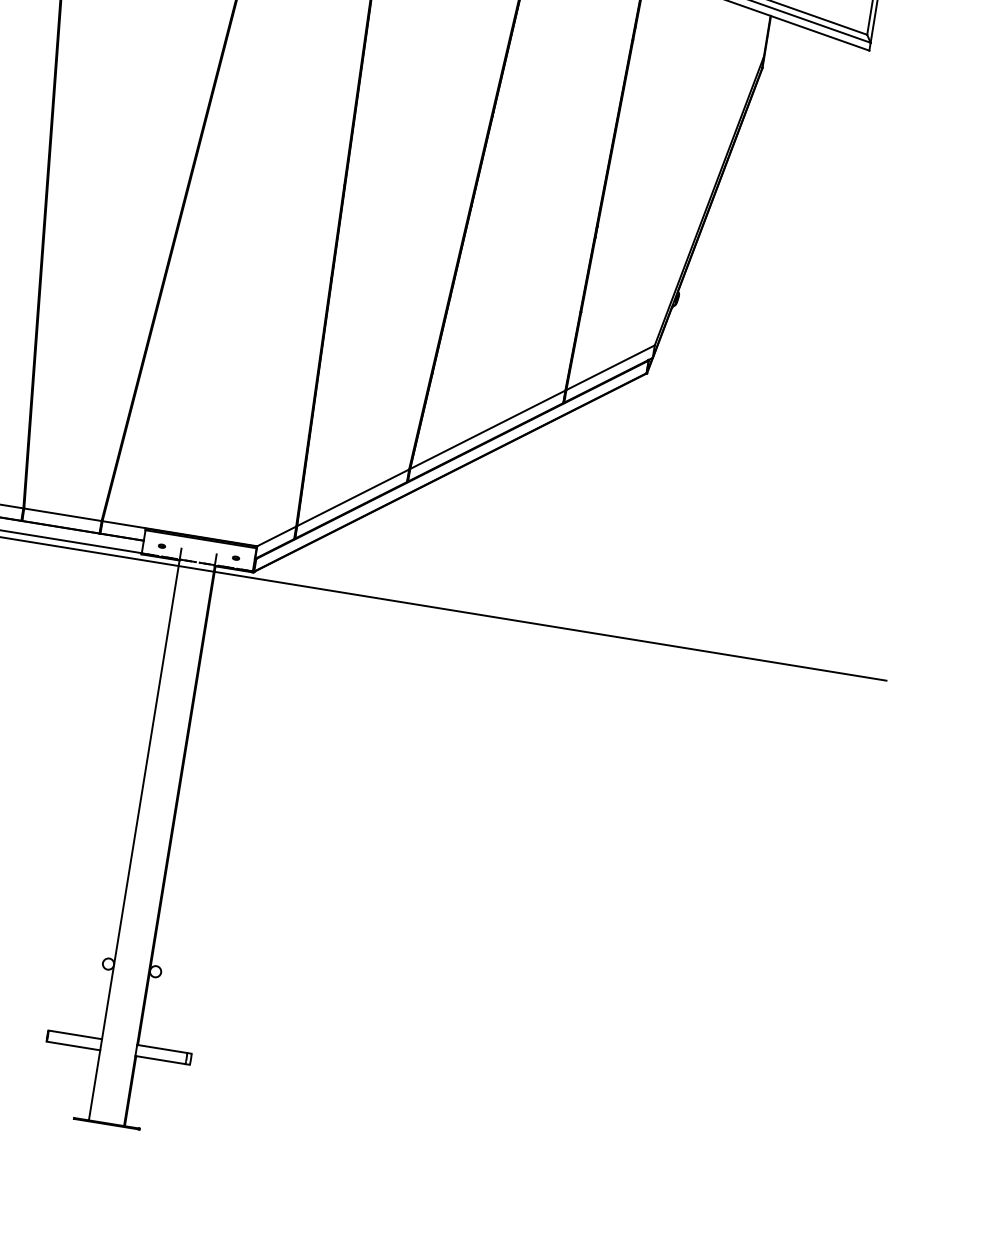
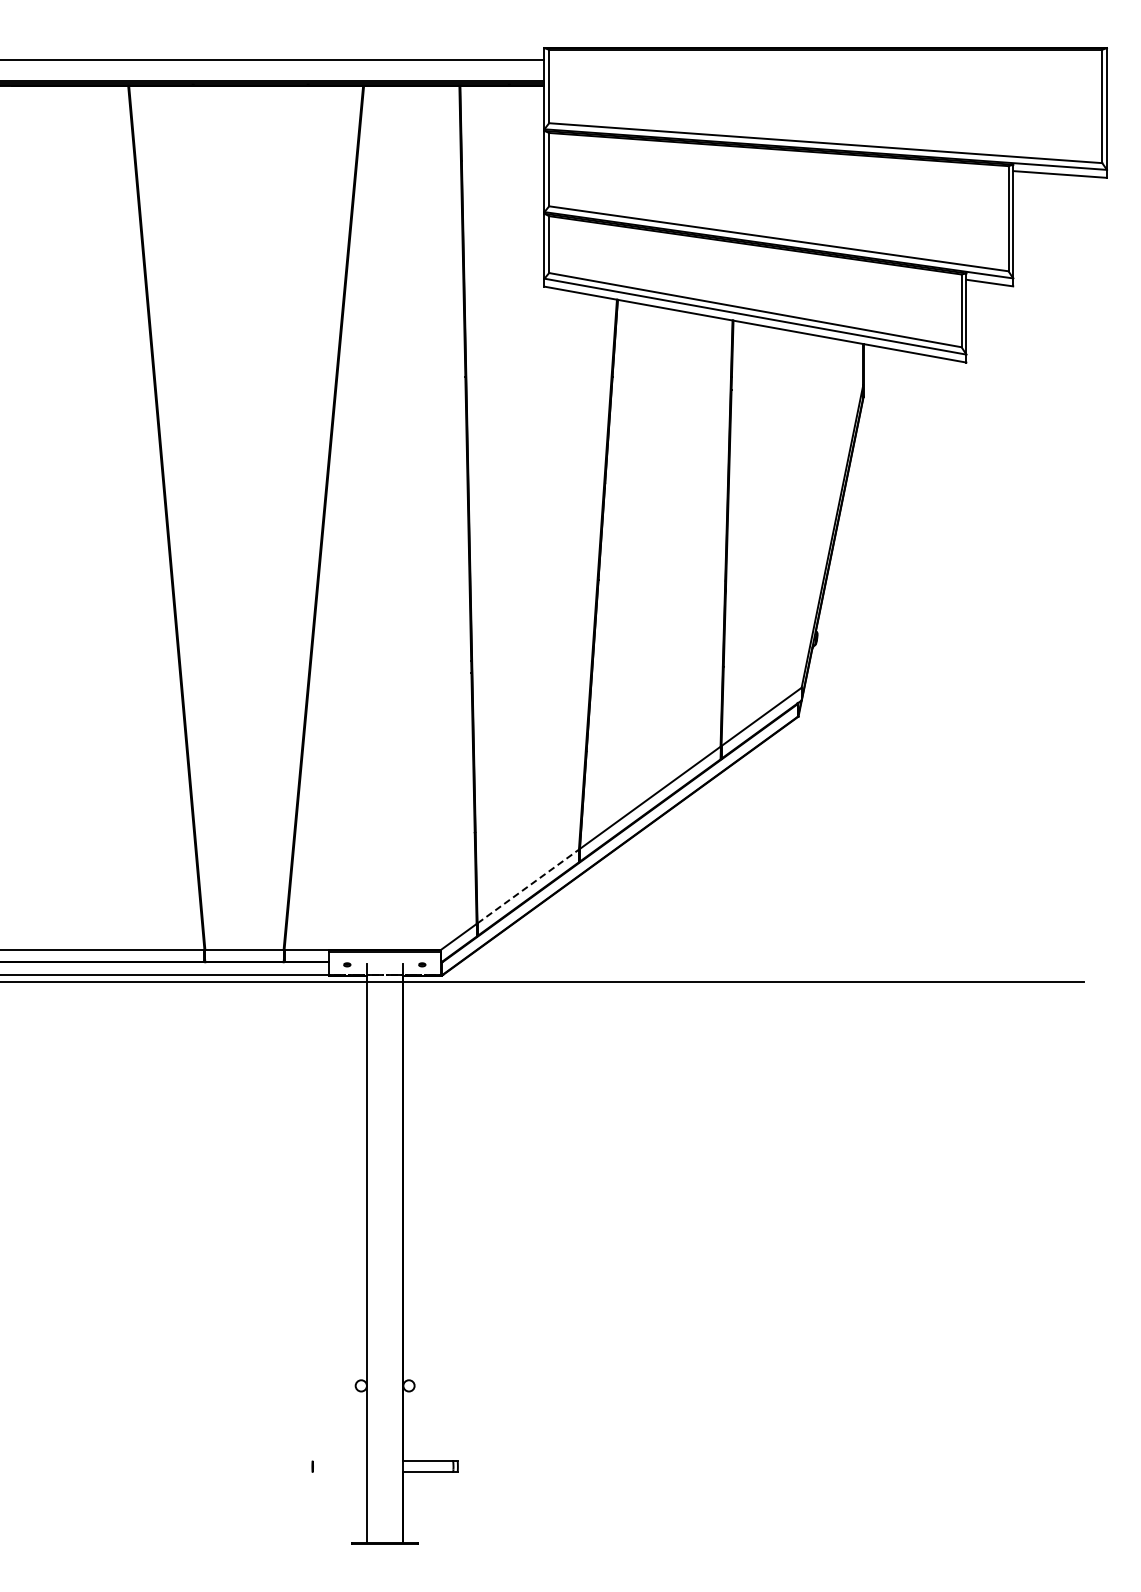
line: (353, 497) -> (528, 886), solid -> dashed
line: (74, 1035) -> (339, 1461), removed
line: (73, 1046) -> (339, 1472), removed

